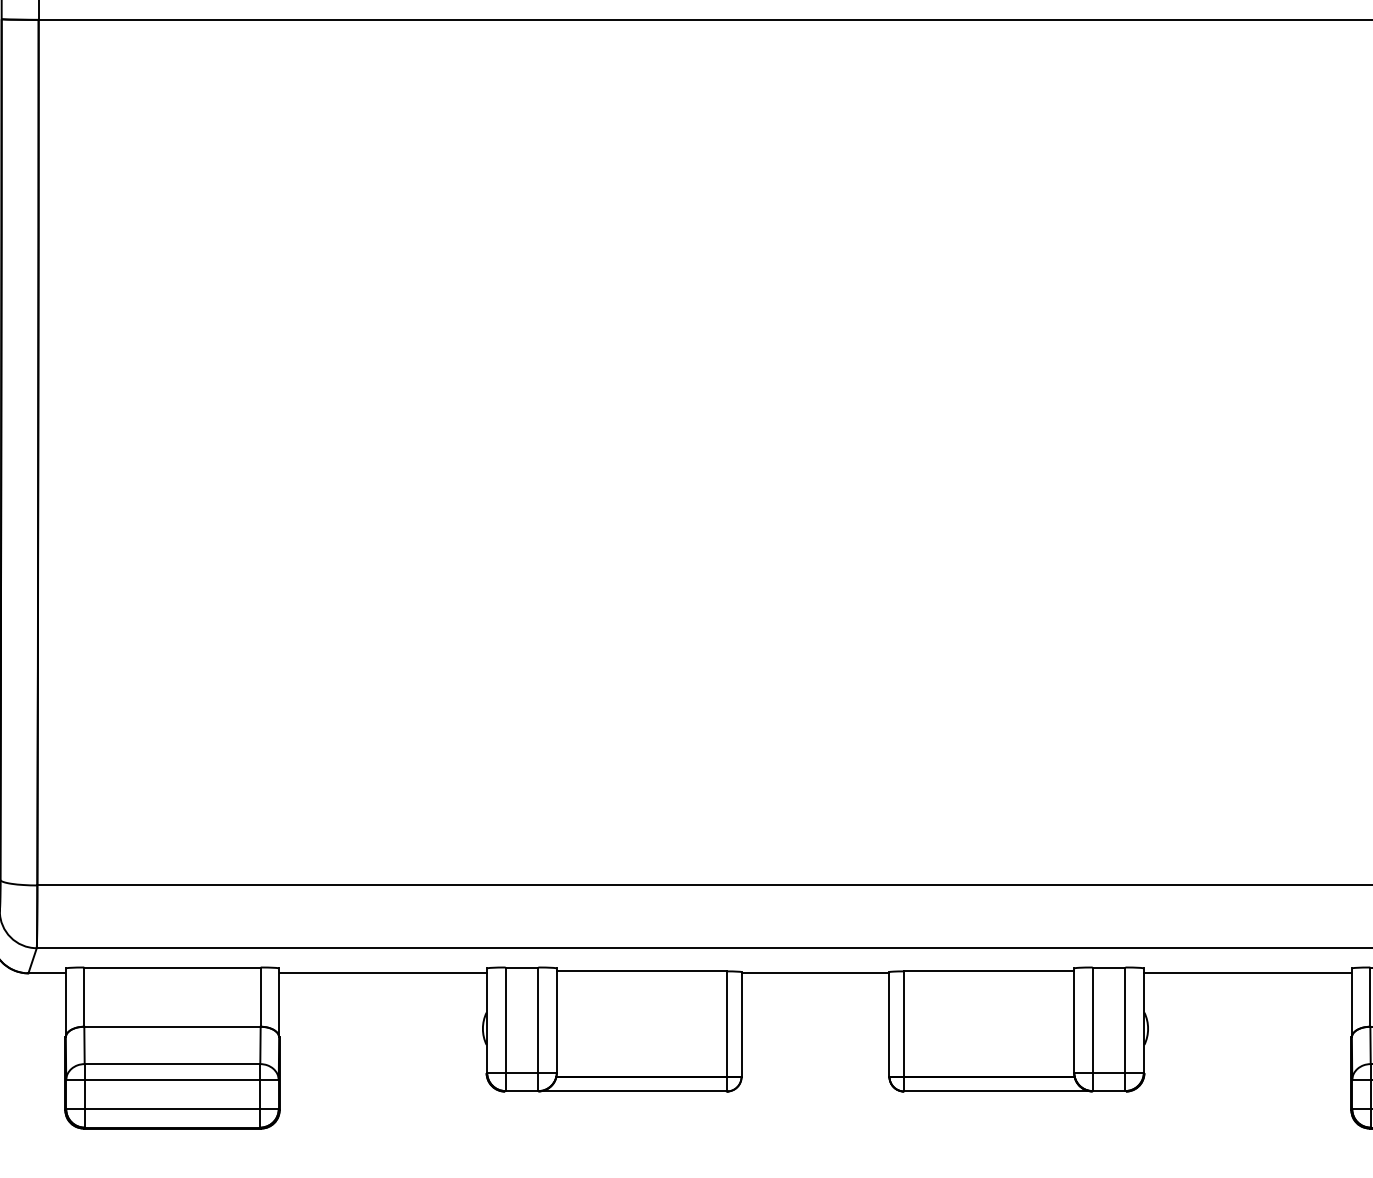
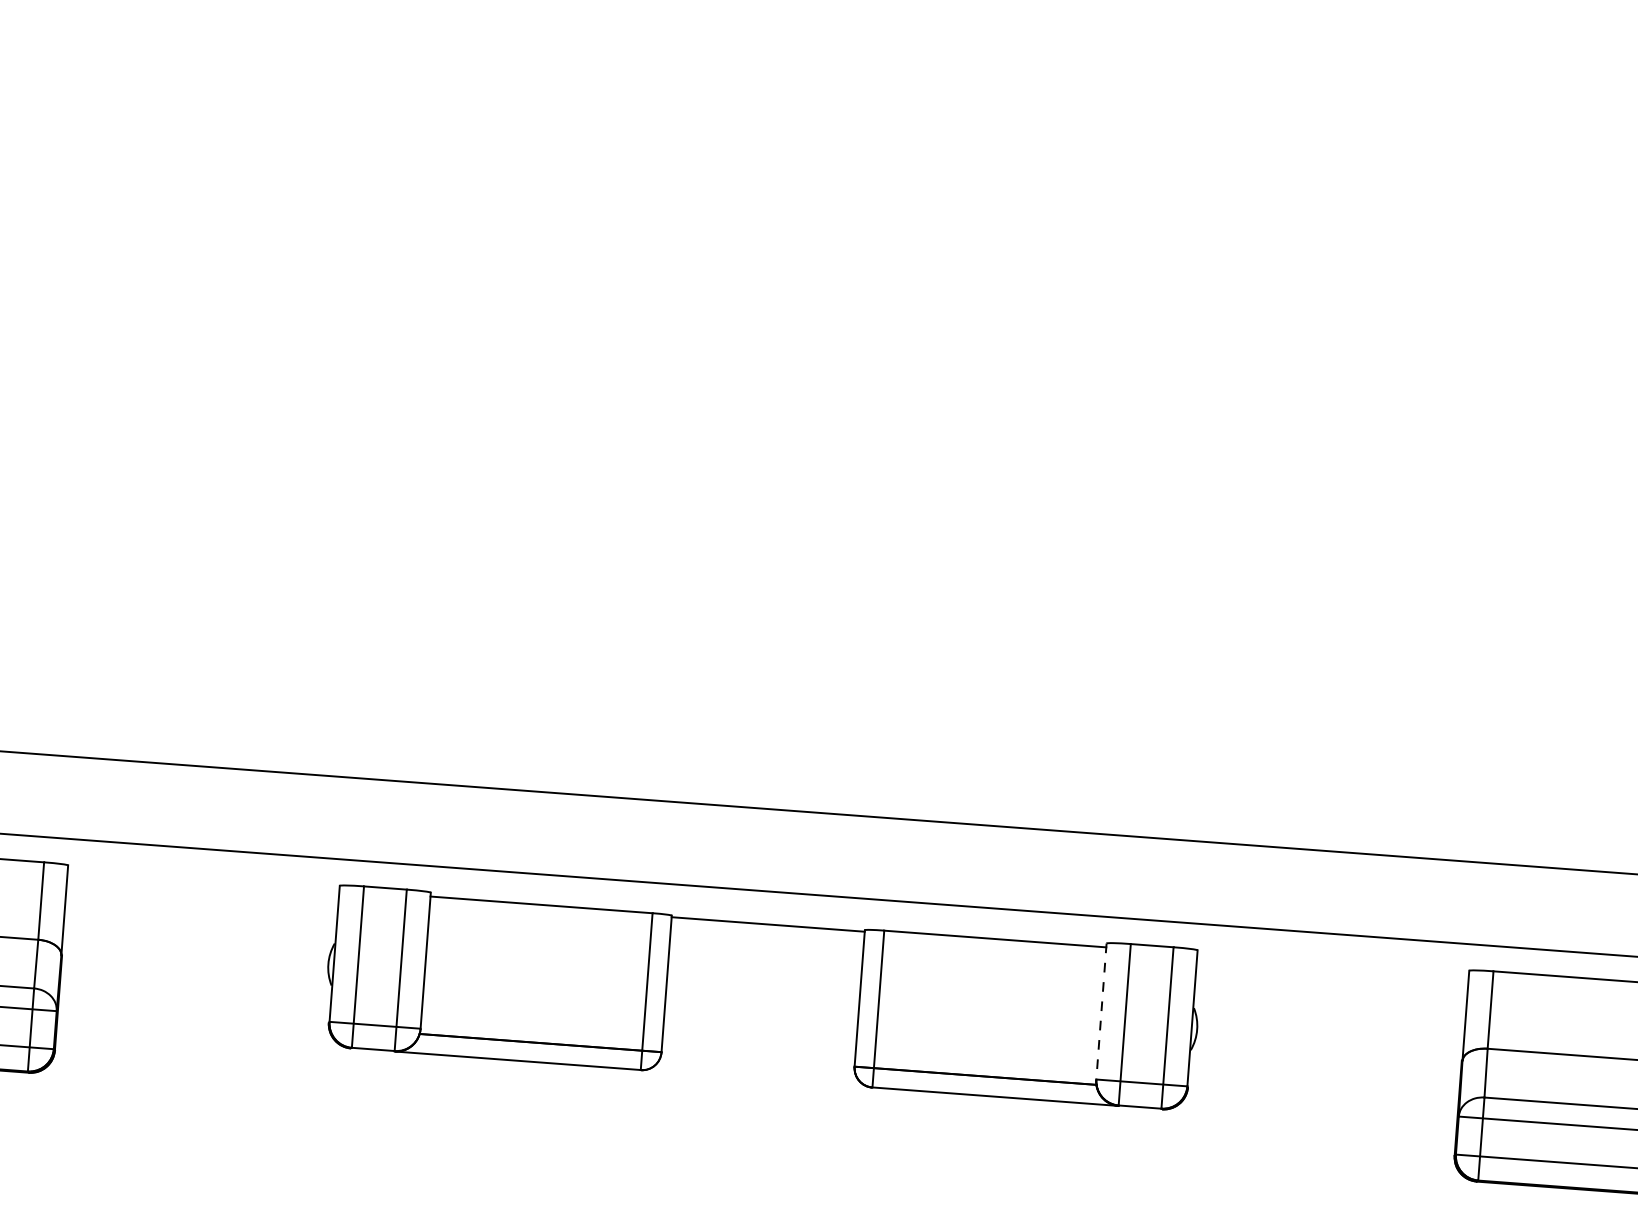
line: (382, 973) -> (202, 882), removed
line: (1247, 973) -> (1332, 967), removed
line: (1074, 1021) -> (1101, 1012), solid -> dashed

